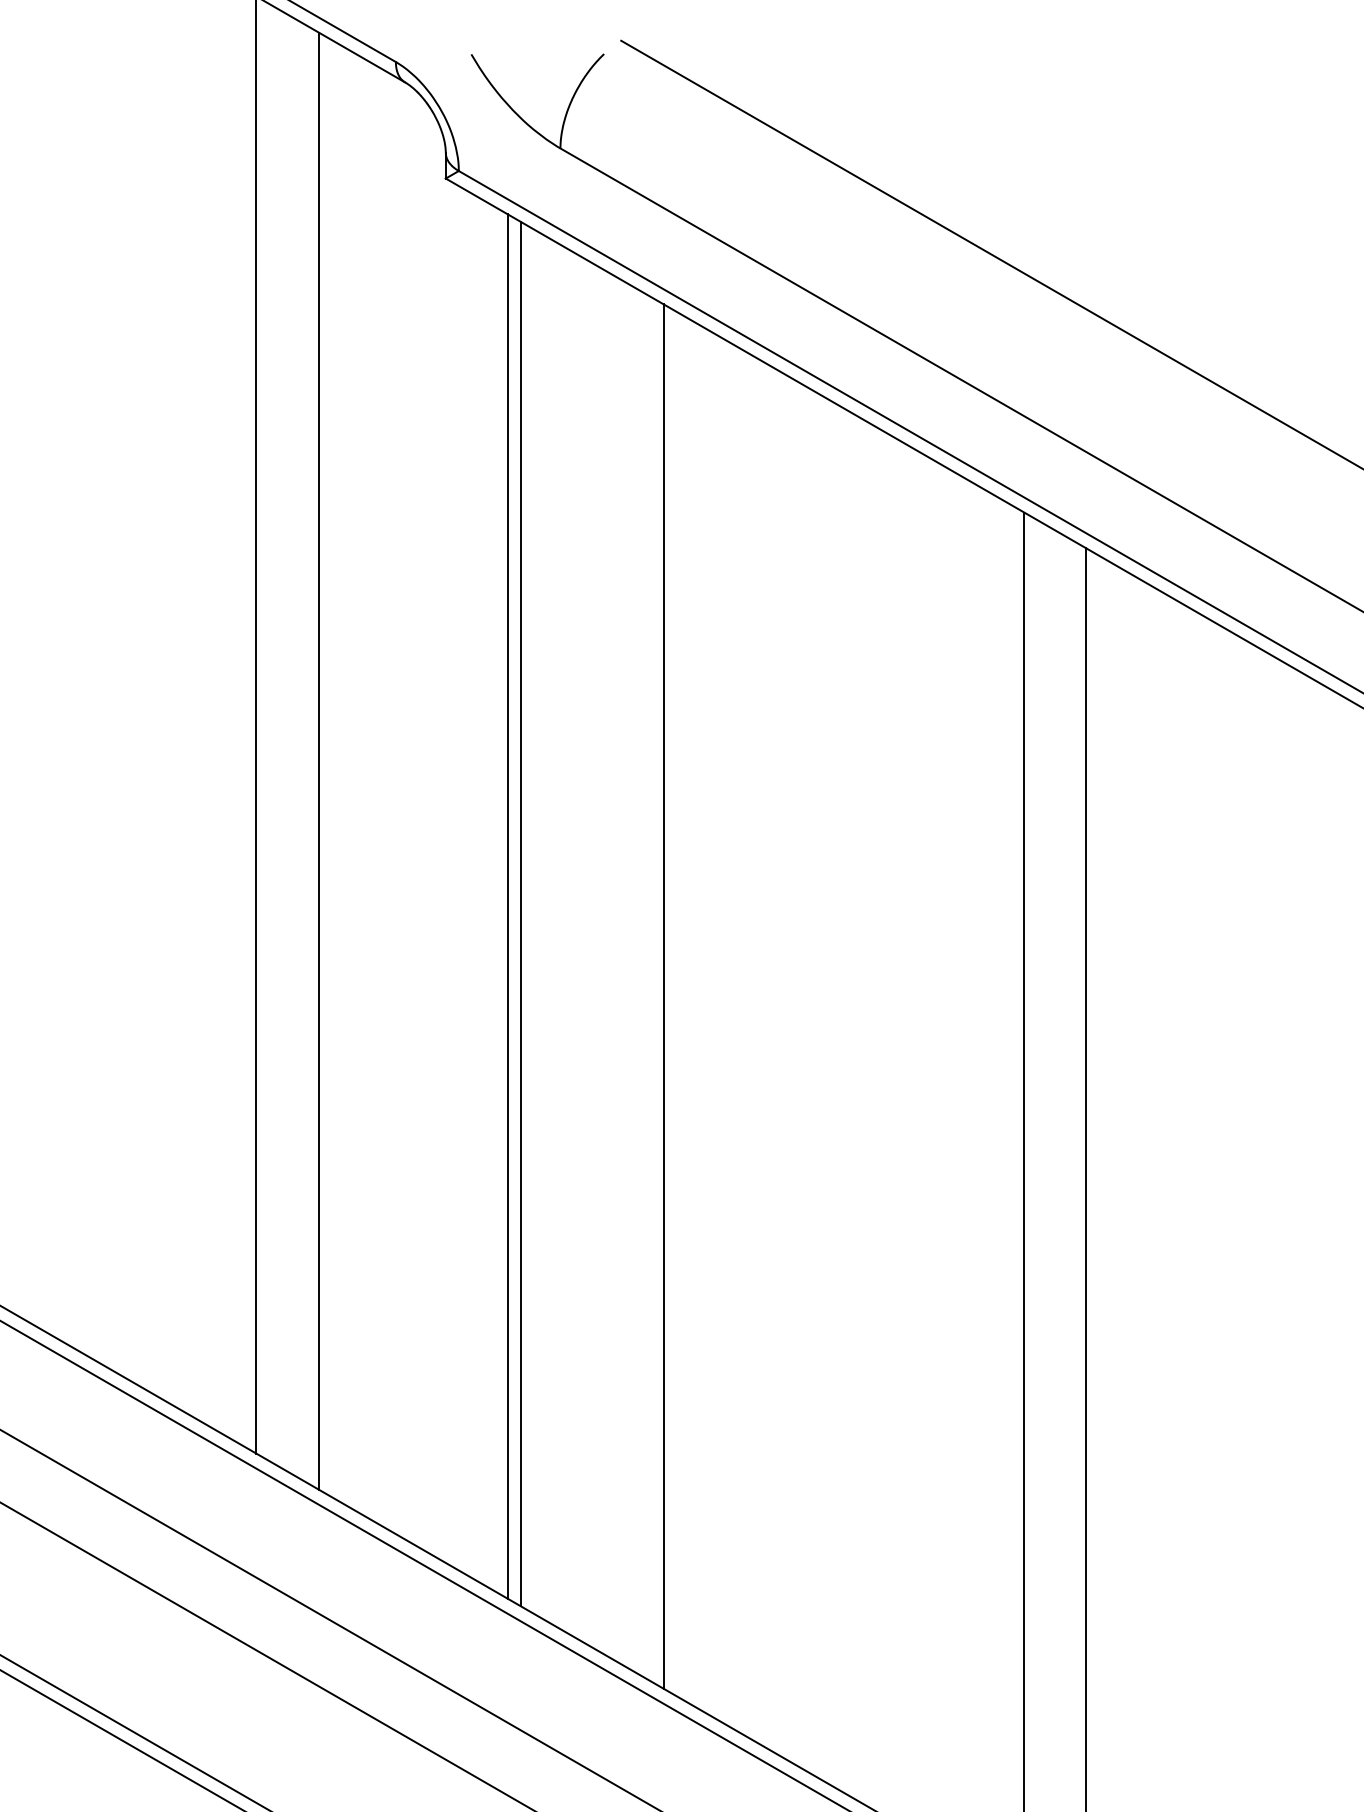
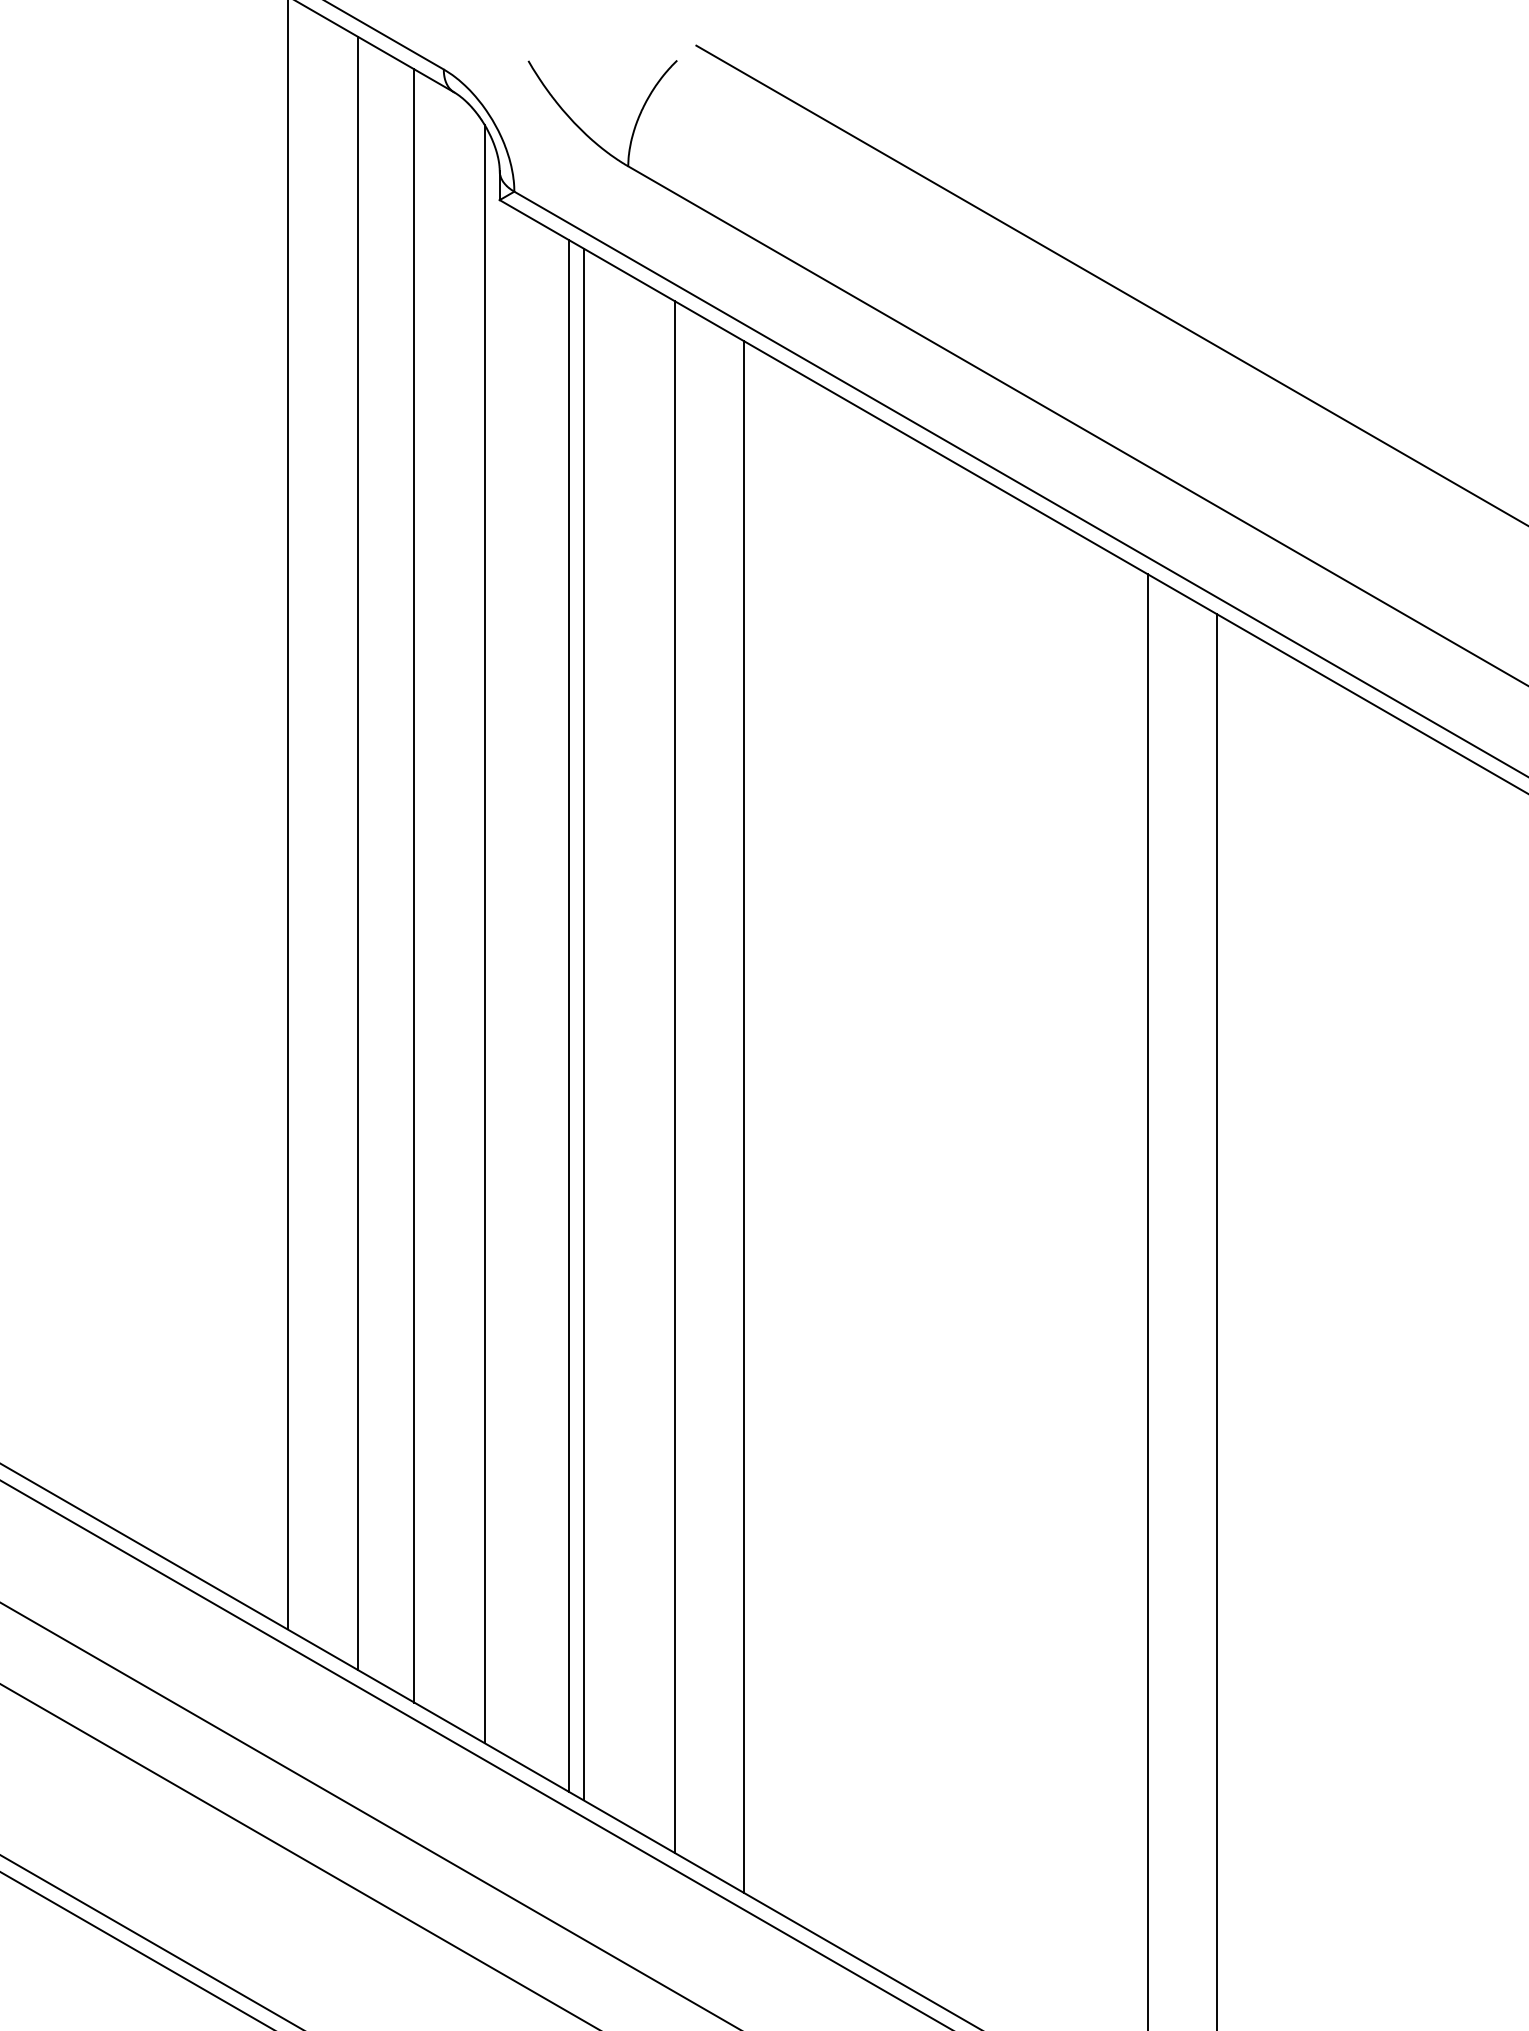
line: (369, 790) -> (414, 886), added
line: (432, 833) -> (484, 934), added
line: (601, 960) -> (674, 1076), added

